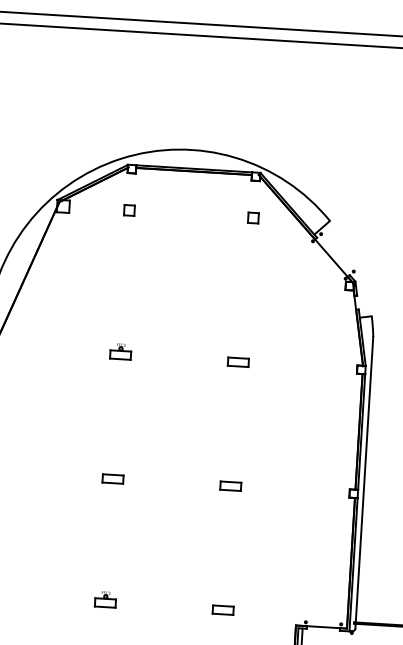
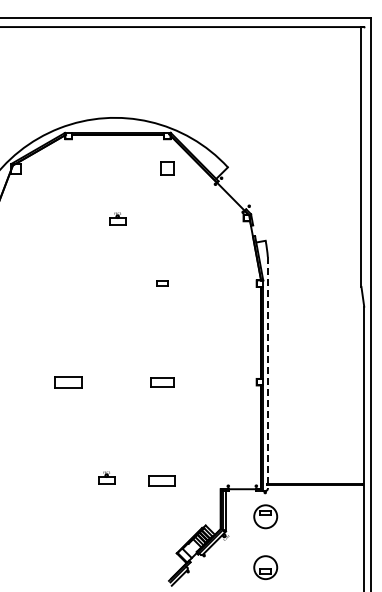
part: (129, 210) -> (68, 168), removed
part: (252, 217) -> (166, 168), size x1.6
part: (120, 351) -> (117, 218), moved
part: (238, 362) -> (162, 283), size x0.7
part: (112, 478) -> (68, 381), size x1.6
line: (363, 482) -> (267, 372), solid -> dashed
part: (231, 485) -> (162, 381), size x1.4
part: (105, 598) -> (106, 477), moved
part: (223, 610) -> (162, 480), size x1.6

